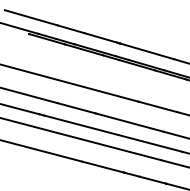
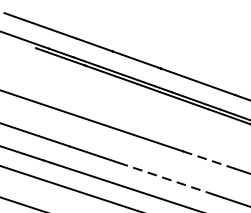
line: (157, 106) -> (208, 159), solid -> dashed
line: (129, 122) -> (168, 179), solid -> dashed

